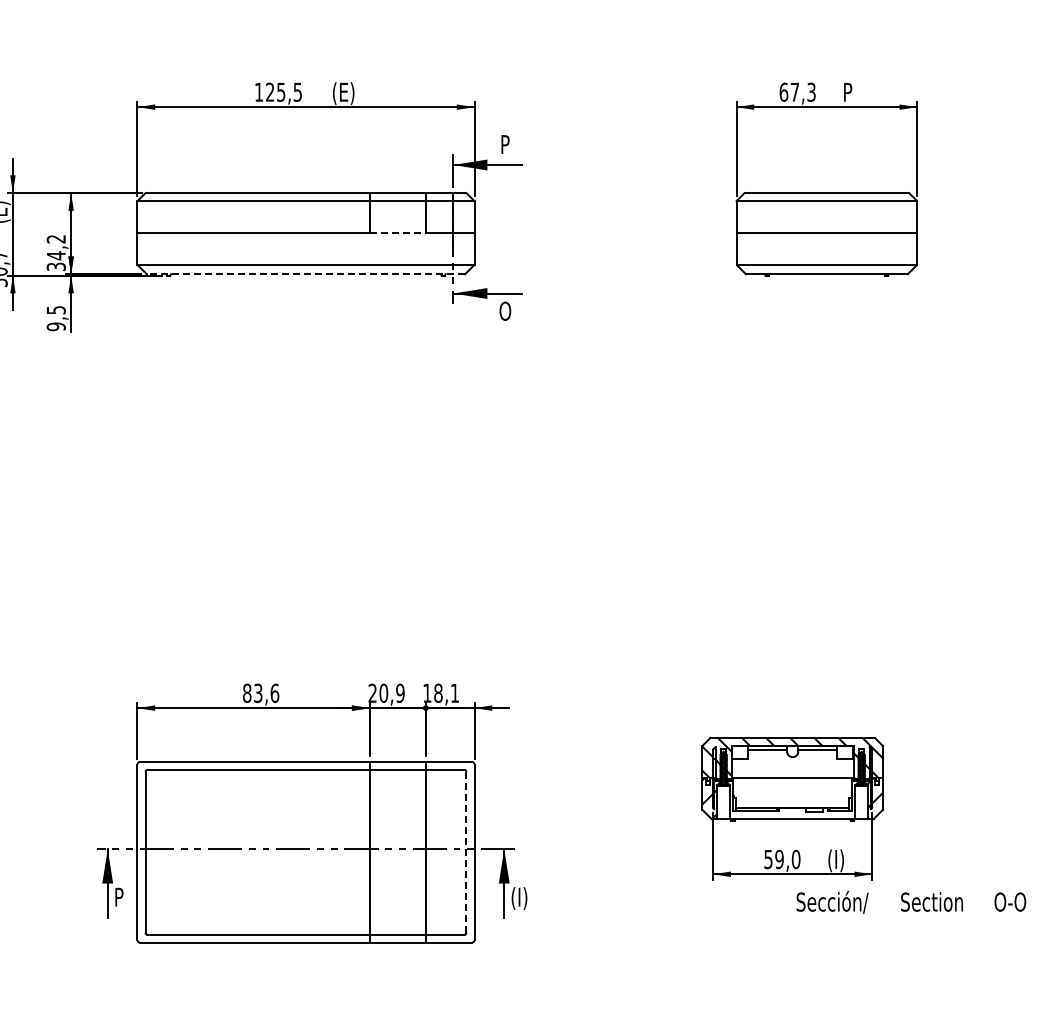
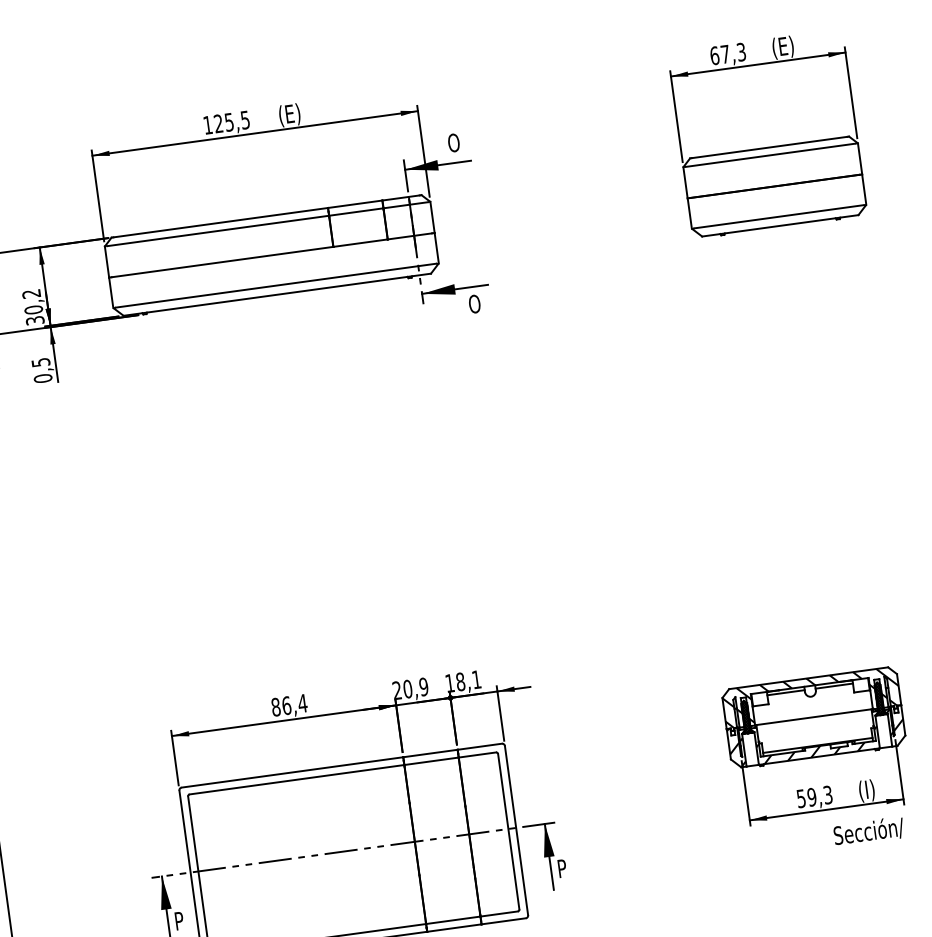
text: (854, 93) -> (783, 47), P -> (E)
text: (506, 144) -> (453, 142), P -> O
line: (398, 233) -> (361, 243), dashed -> solid
text: (55, 255) -> (32, 309), 34,2 -> 30,2
line: (305, 274) -> (276, 295), dashed -> solid
text: (56, 326) -> (43, 378), 9,5 -> 0,5
text: (266, 692) -> (294, 703), 83,6 -> 86,4
hatch: (790, 798) -> (814, 736), added
line: (466, 851) -> (508, 830), dashed -> solid
text: (795, 859) -> (827, 795), 59,0 -> 59,3
text: (519, 898) -> (566, 869), (I) -> P

